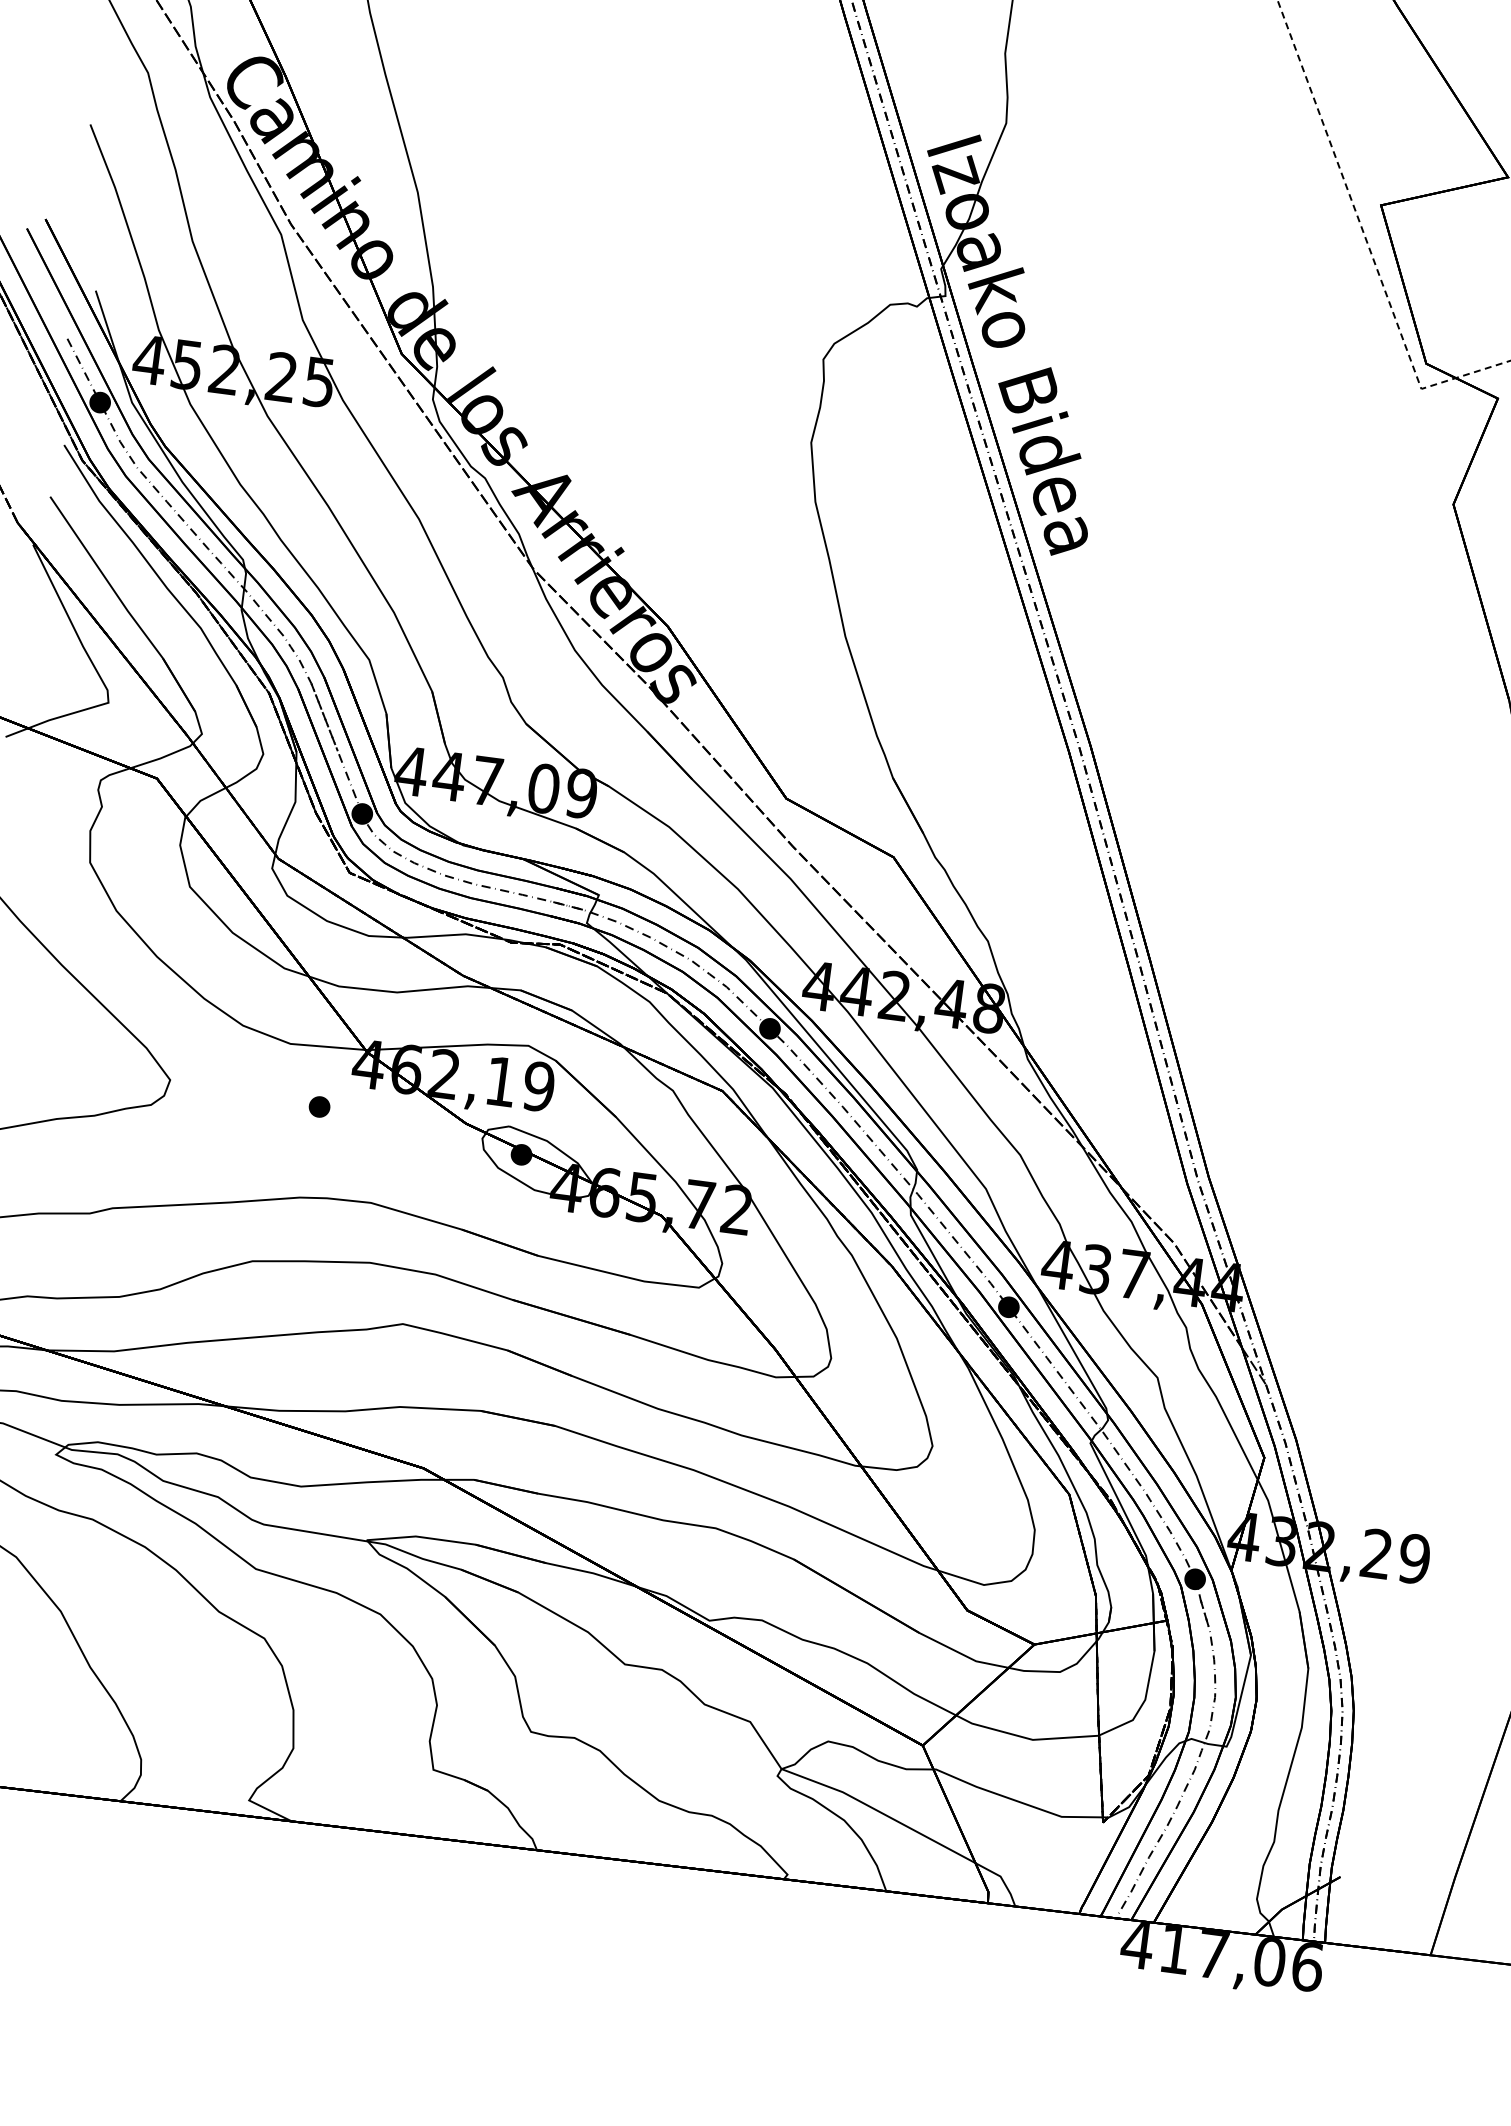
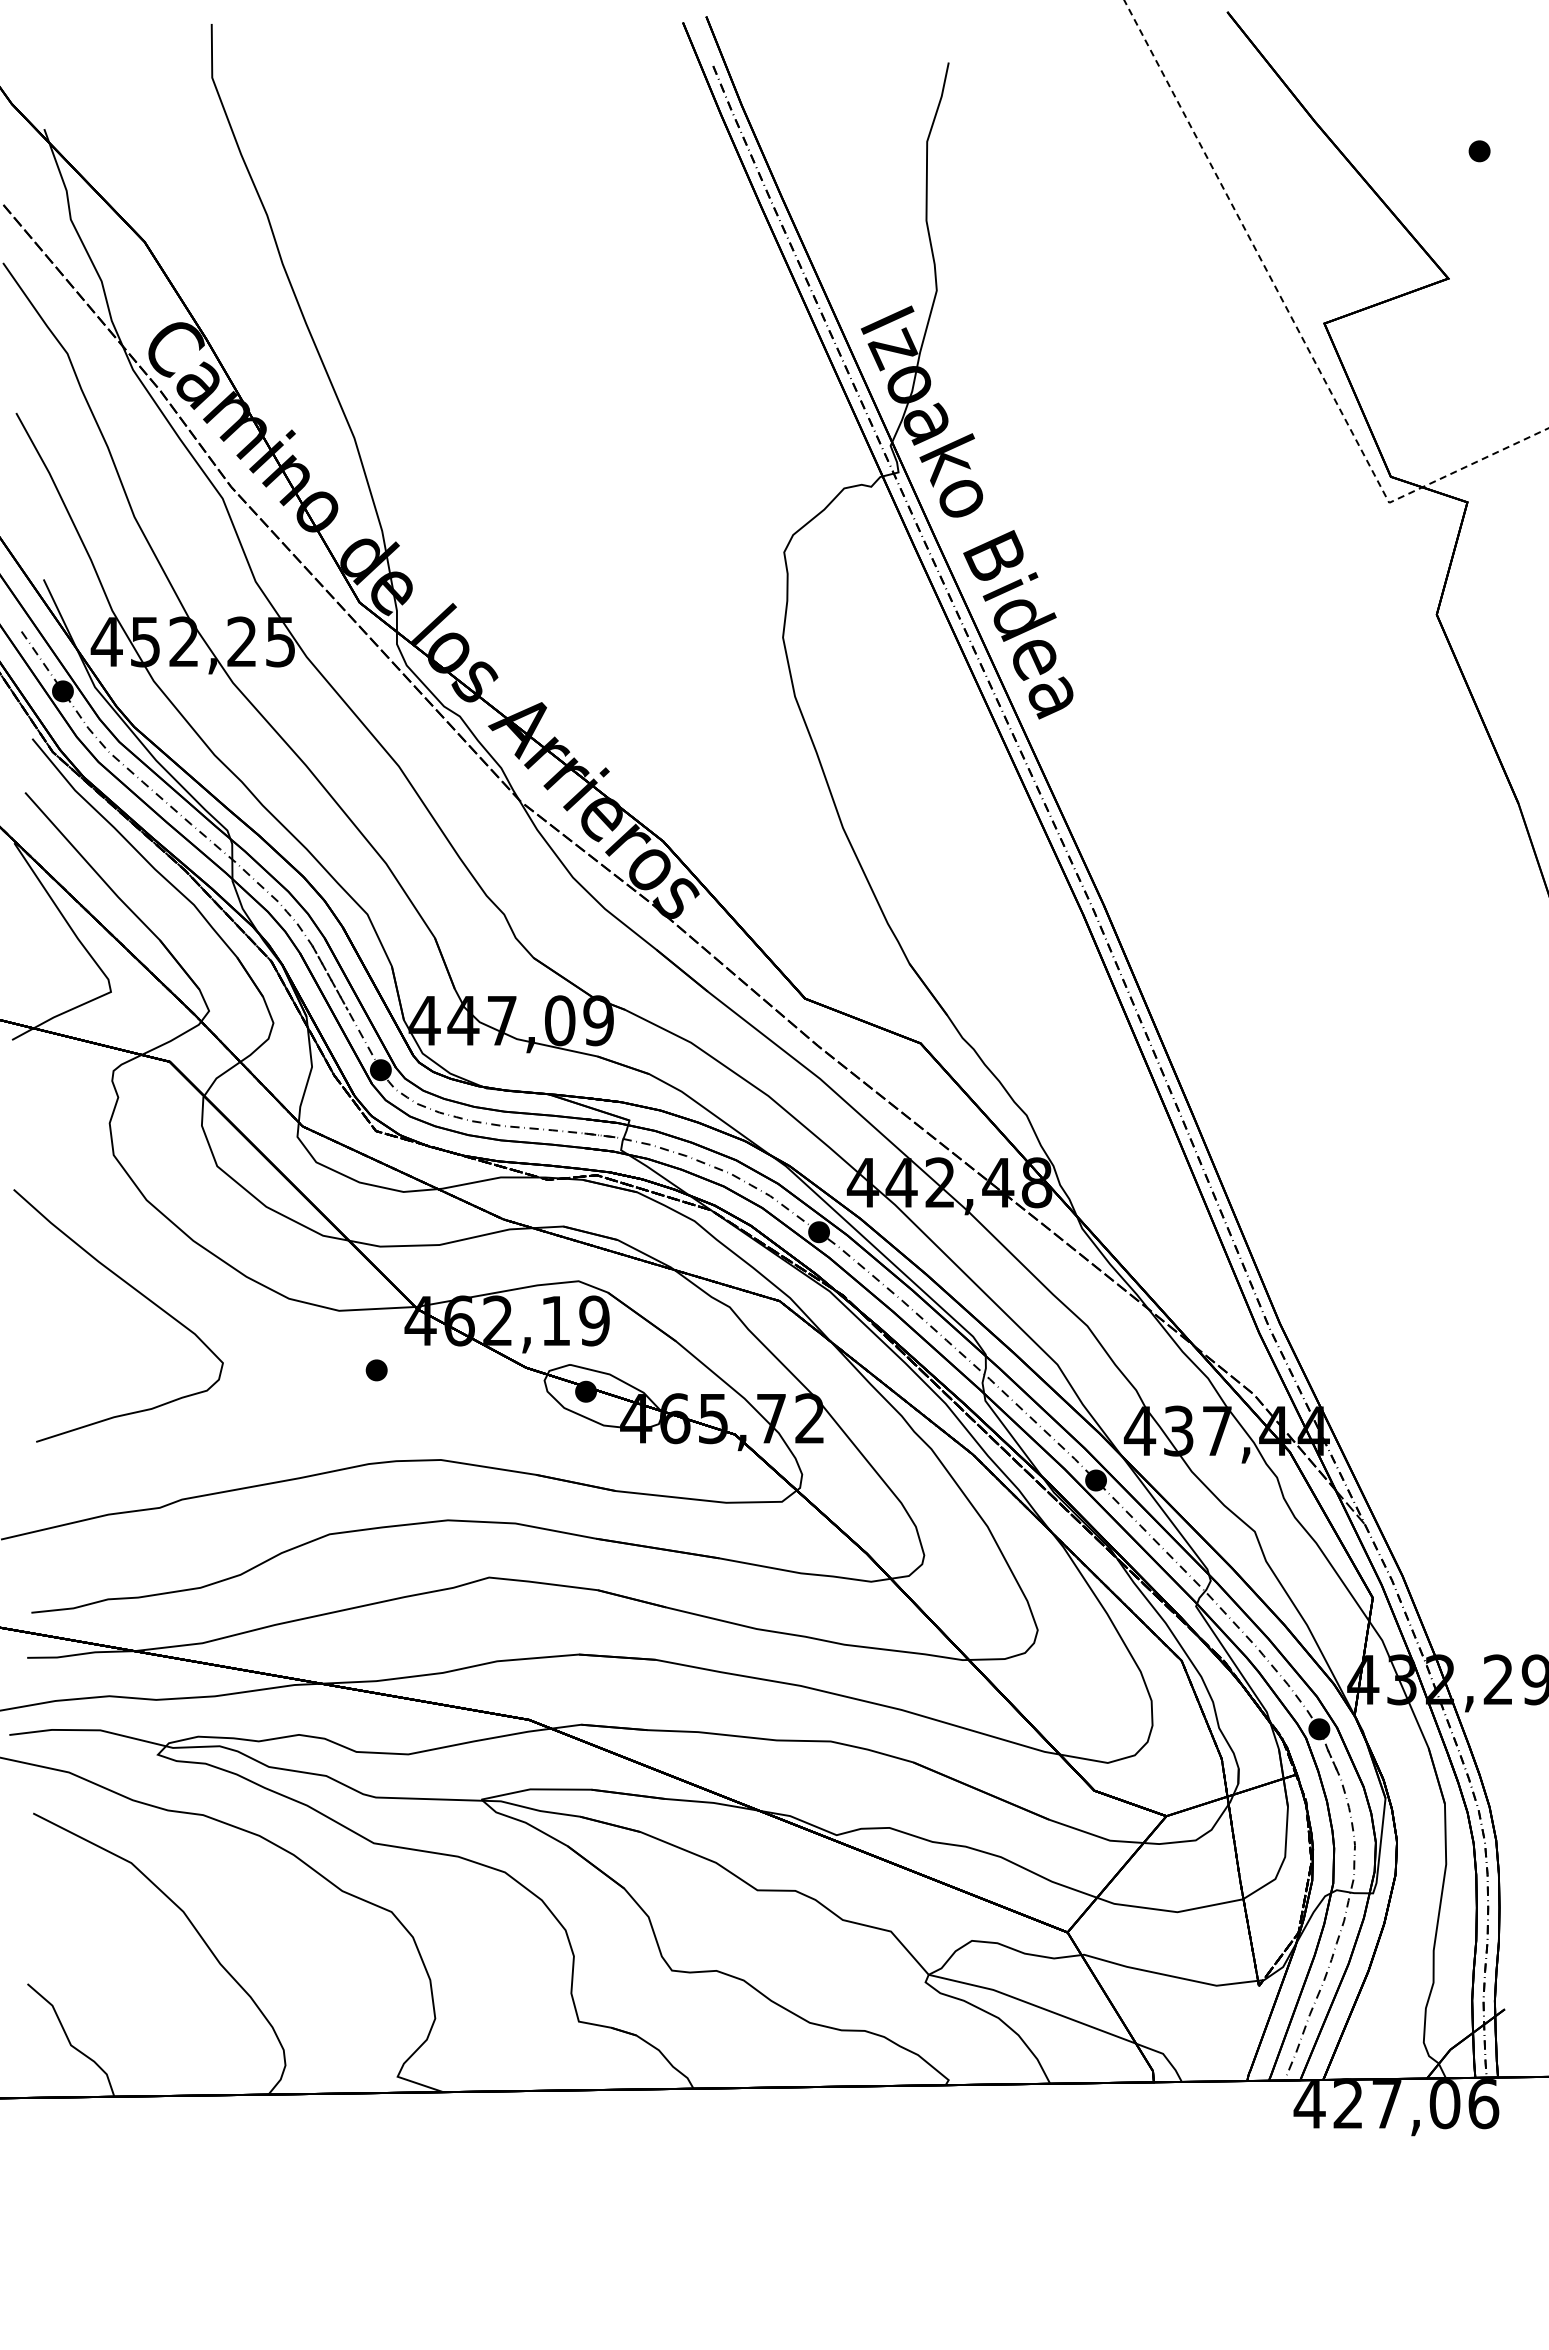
text: (1174, 1948) -> (1347, 2103), 417,06 -> 427,06

